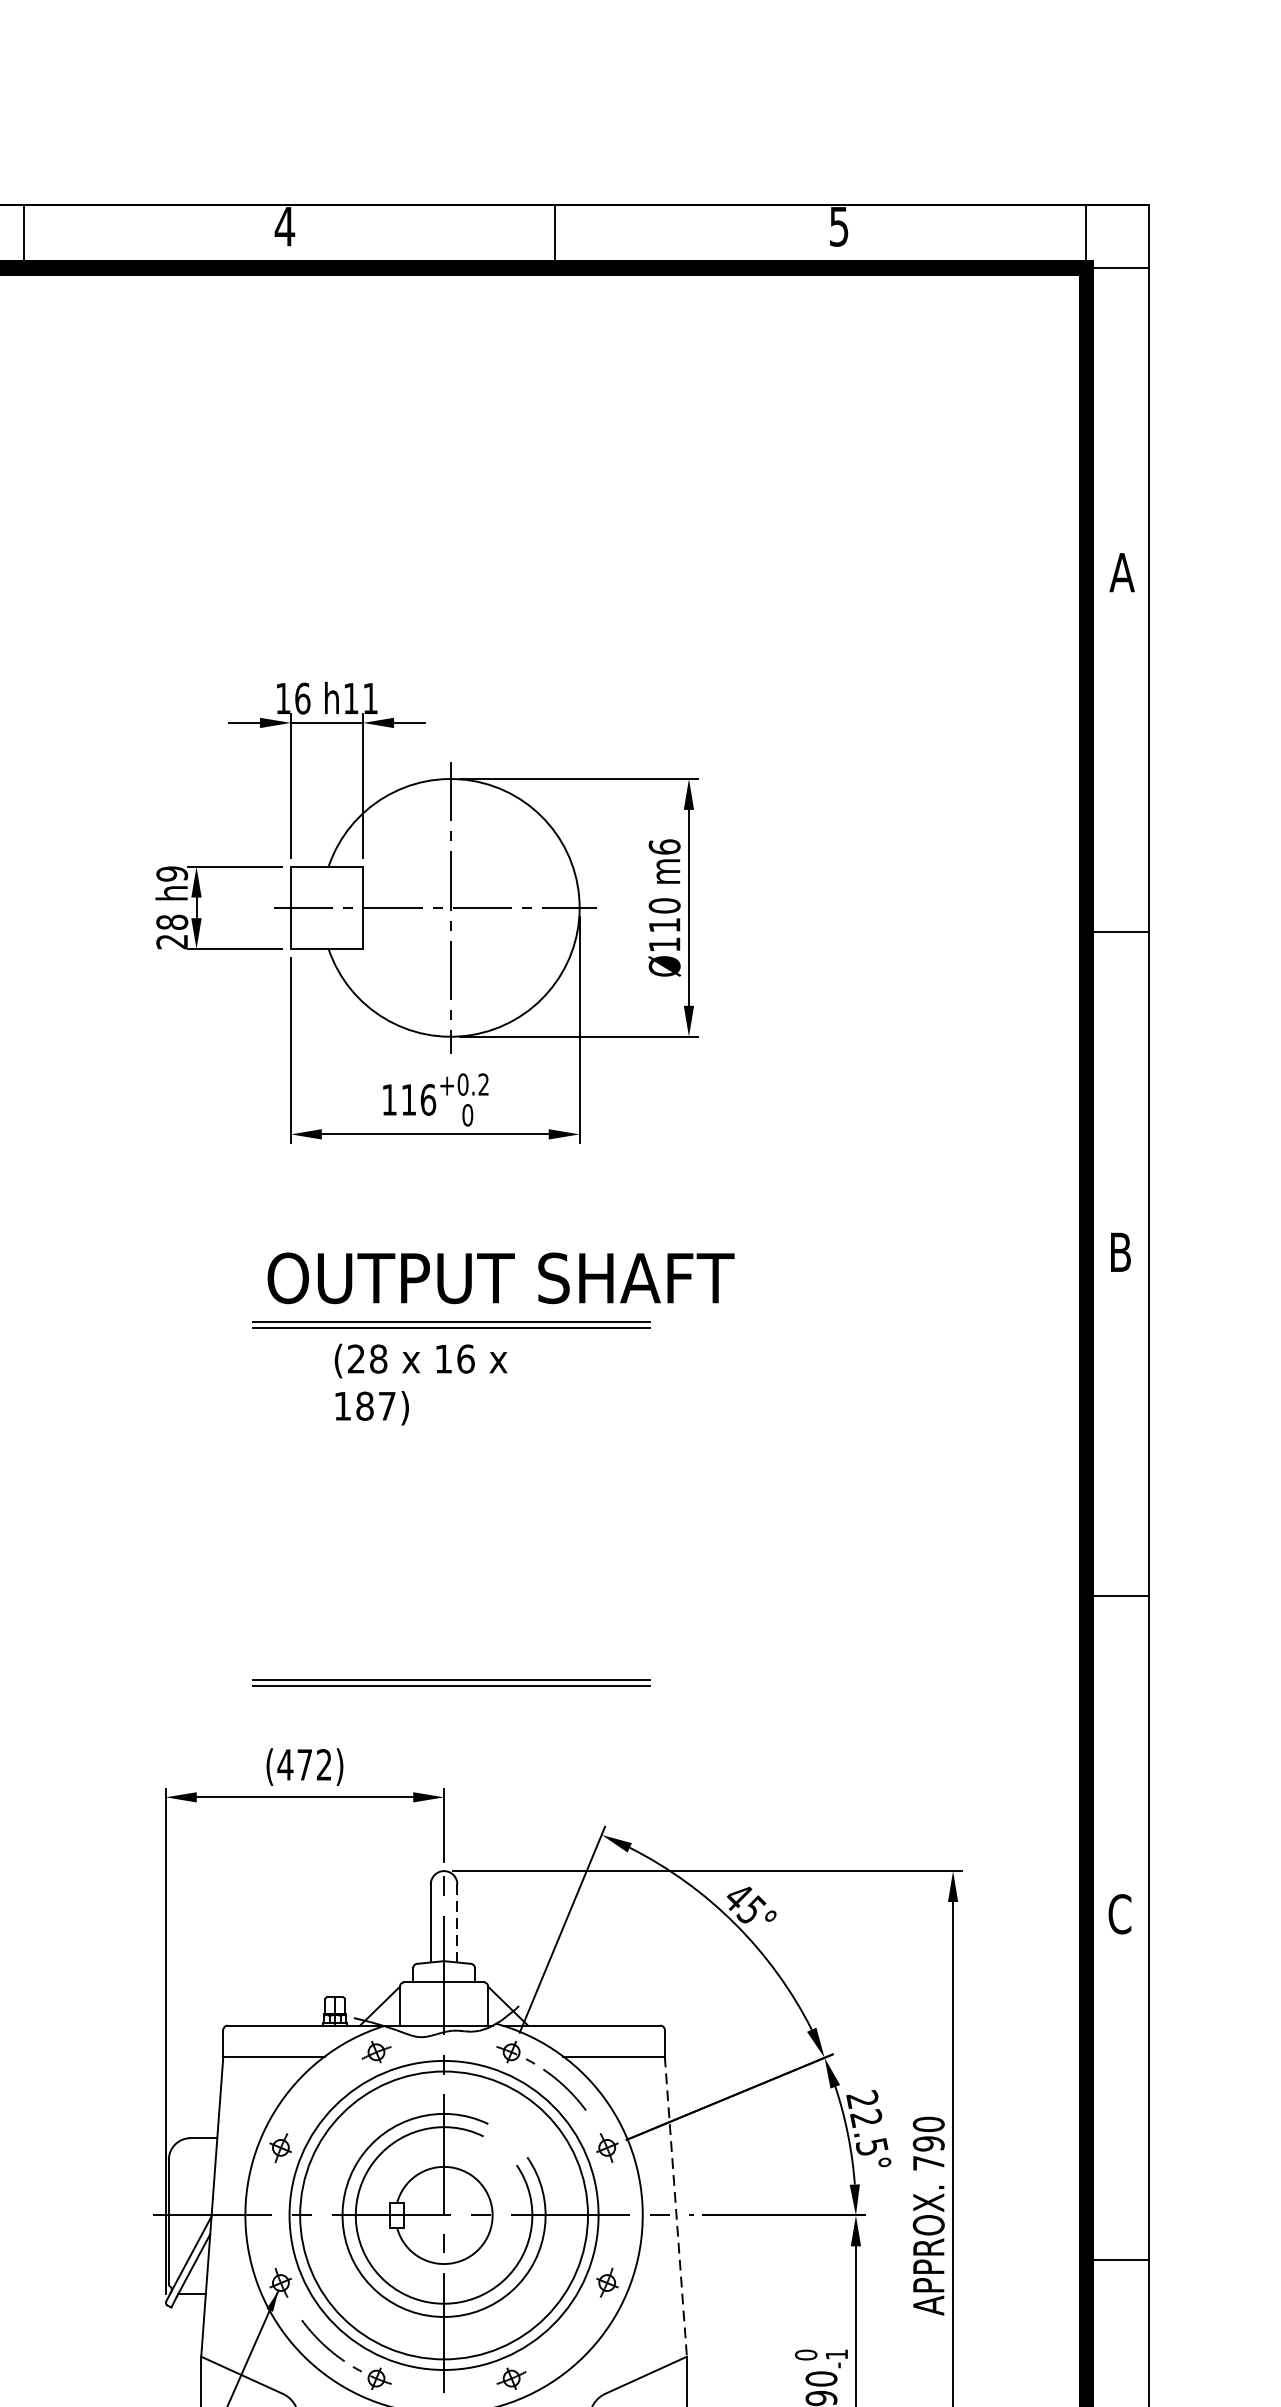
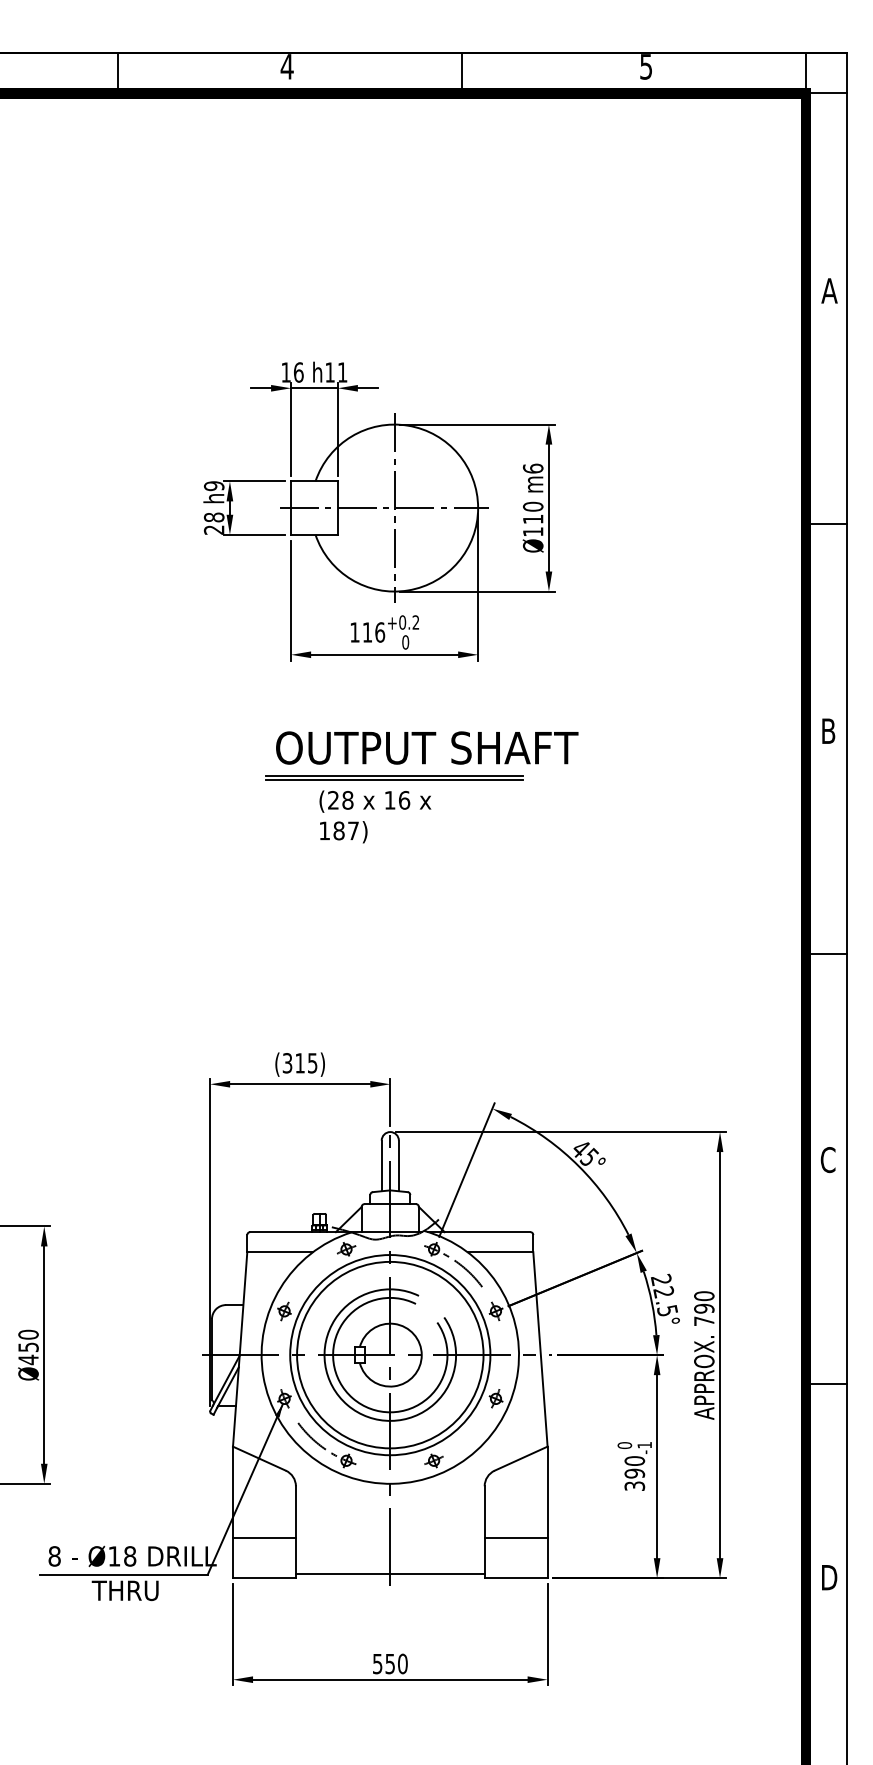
part: (450, 1681) -> (394, 1009), removed
text: (303, 1765) -> (299, 1063), (472) -> (315)
line: (456, 1924) -> (398, 1166), dashed -> solid
line: (675, 2206) -> (540, 1349), dashed -> solid

